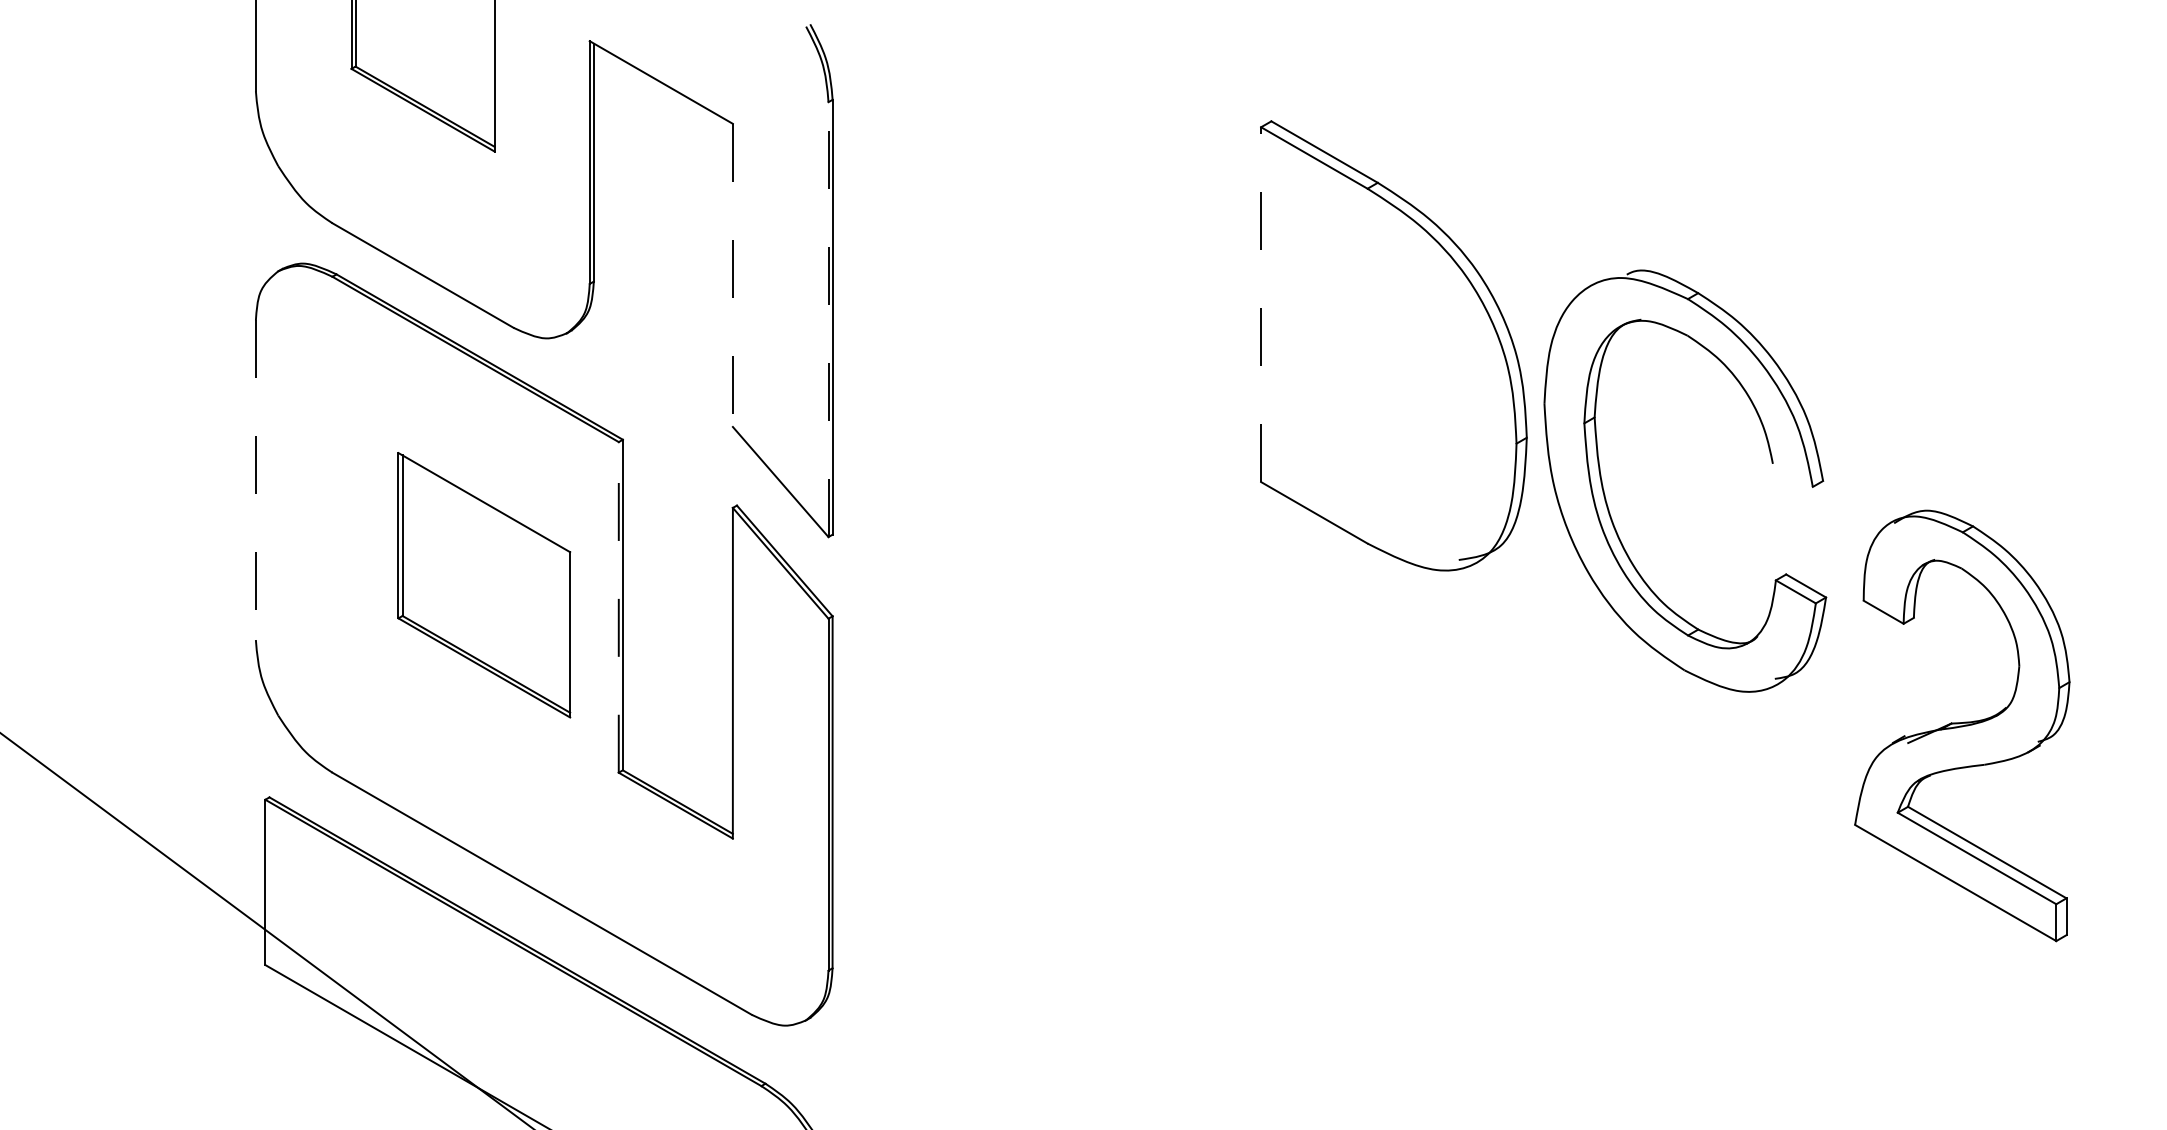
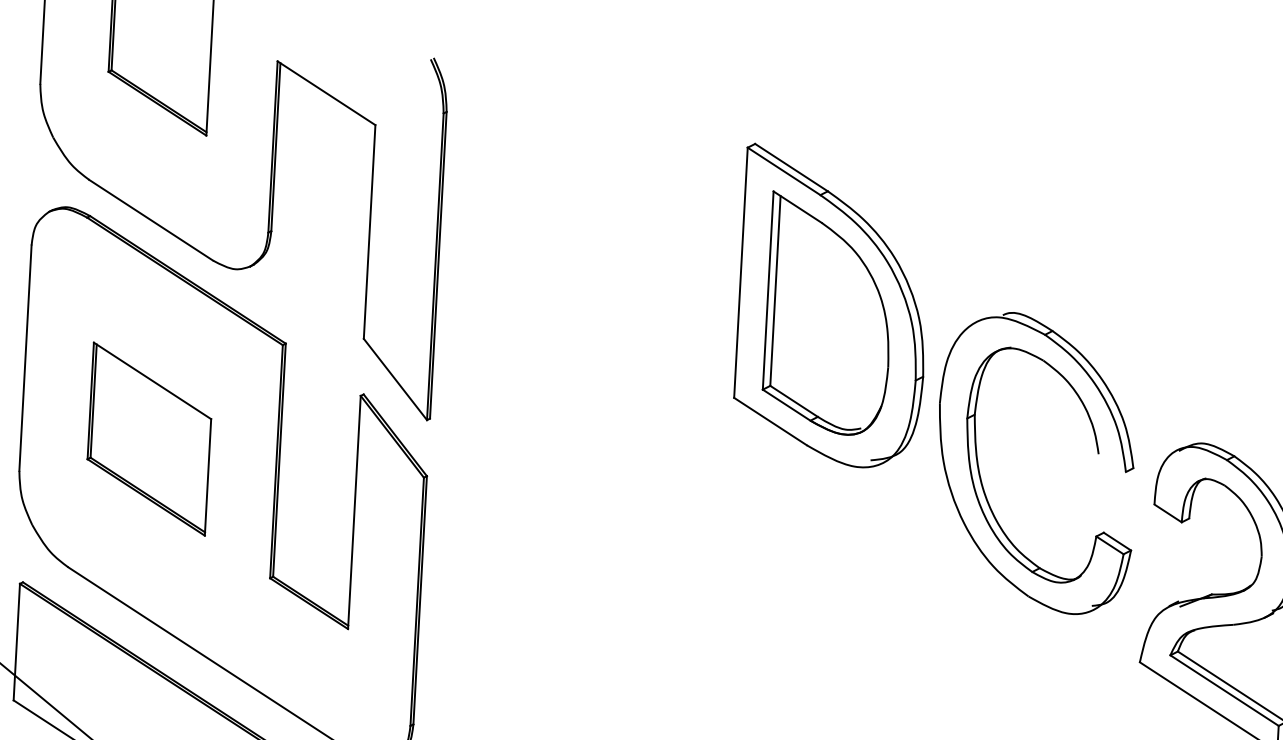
line: (732, 275) -> (369, 232), dashed -> solid
line: (1261, 304) -> (741, 272), dashed -> solid
line: (828, 319) -> (435, 266), dashed -> solid
part: (1388, 356) -> (828, 314), added
line: (255, 480) -> (25, 358), dashed -> solid
part: (1607, 502) -> (980, 475), moved
part: (484, 585) -> (149, 439), moved
line: (618, 606) -> (276, 461), dashed -> solid

